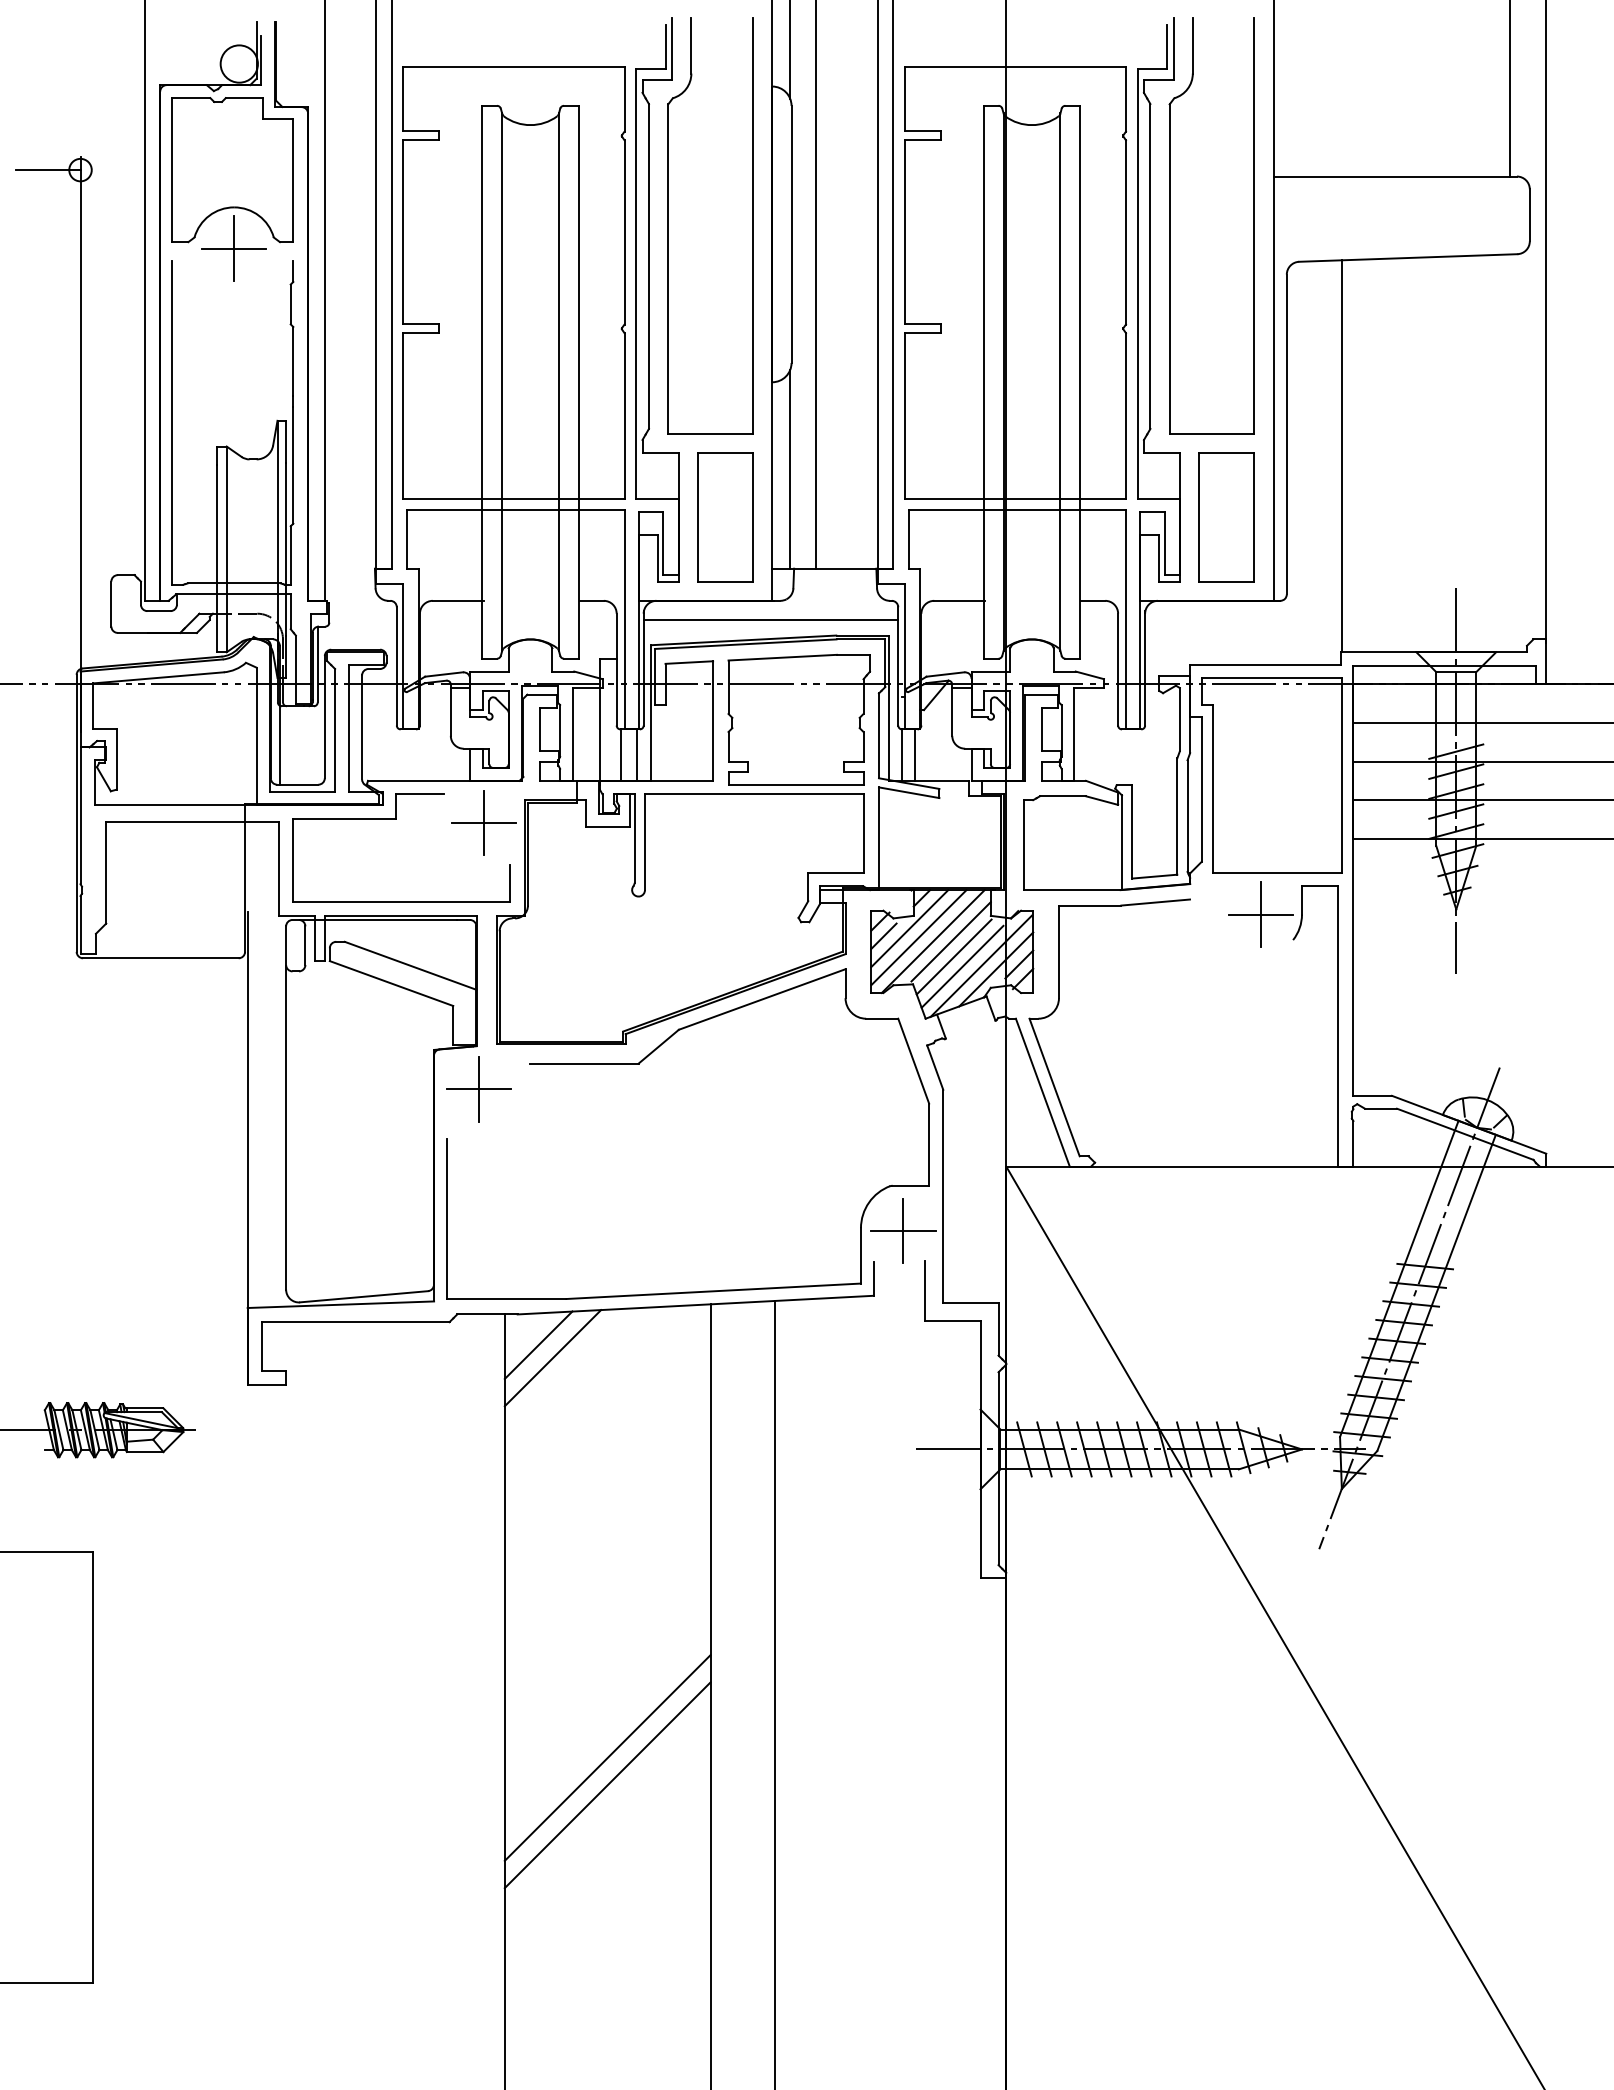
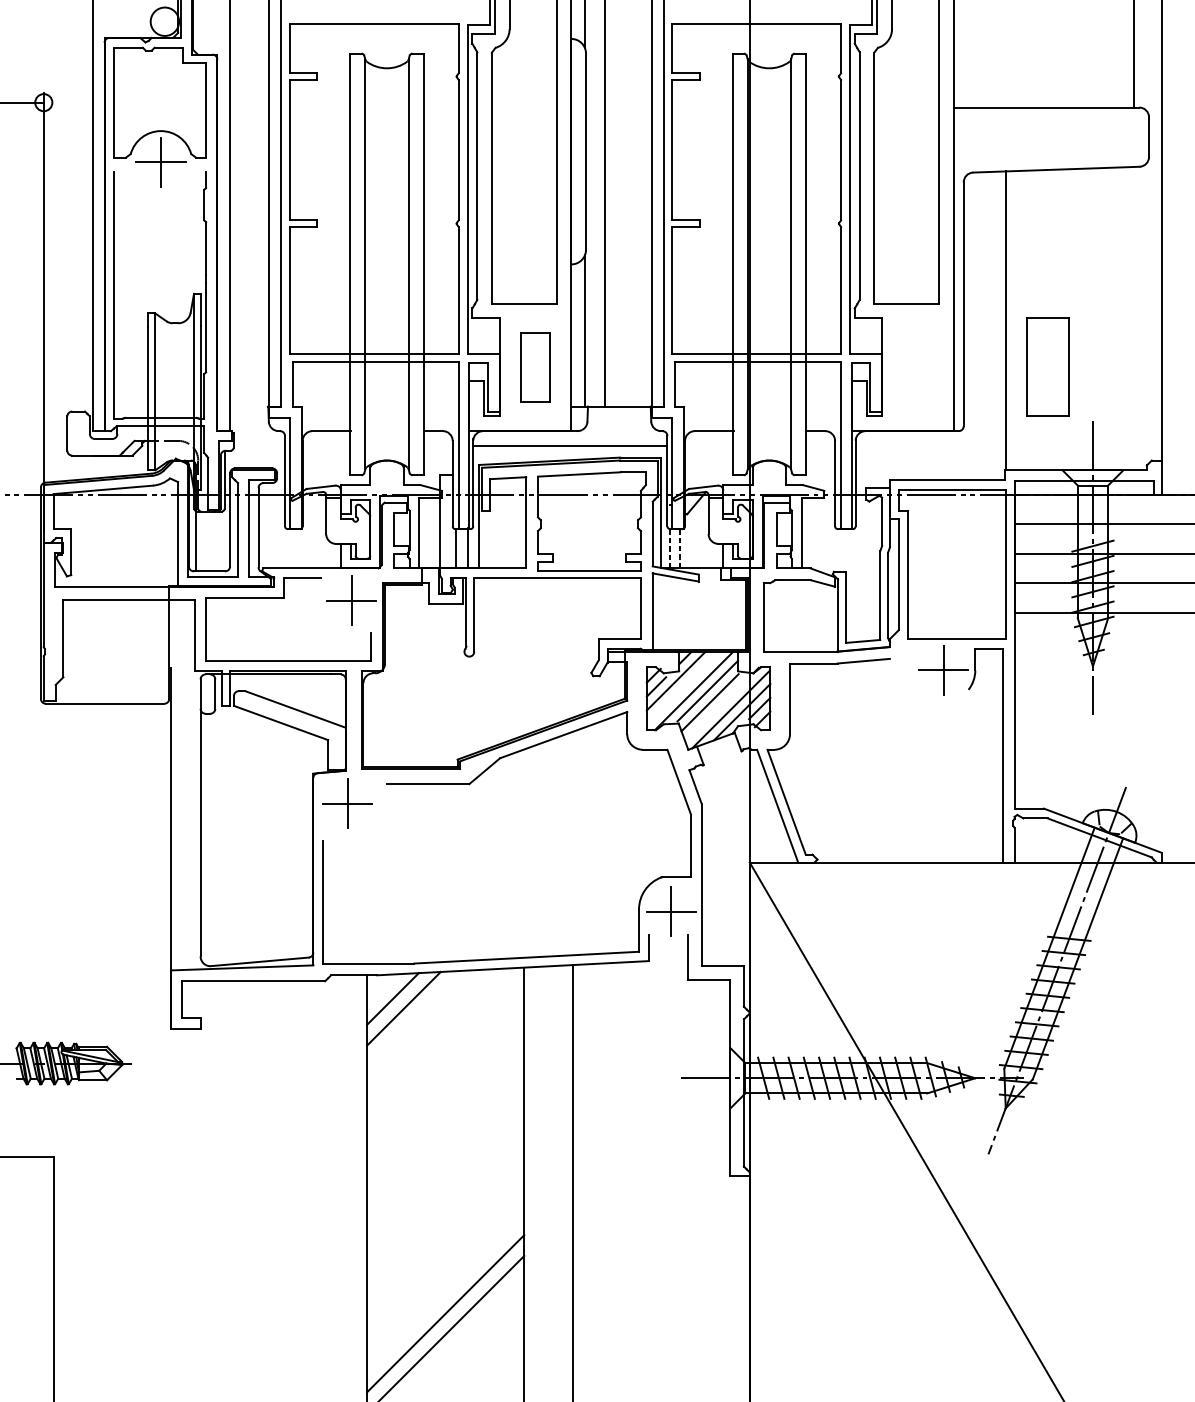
part: (725, 517) -> (535, 367), size x0.7
part: (1226, 517) -> (1048, 367), moved
line: (902, 755) -> (670, 549), solid -> dashed
line: (914, 755) -> (679, 549), solid -> dashed
line: (918, 937) -> (682, 687), removed
line: (962, 966) -> (716, 709), removed

